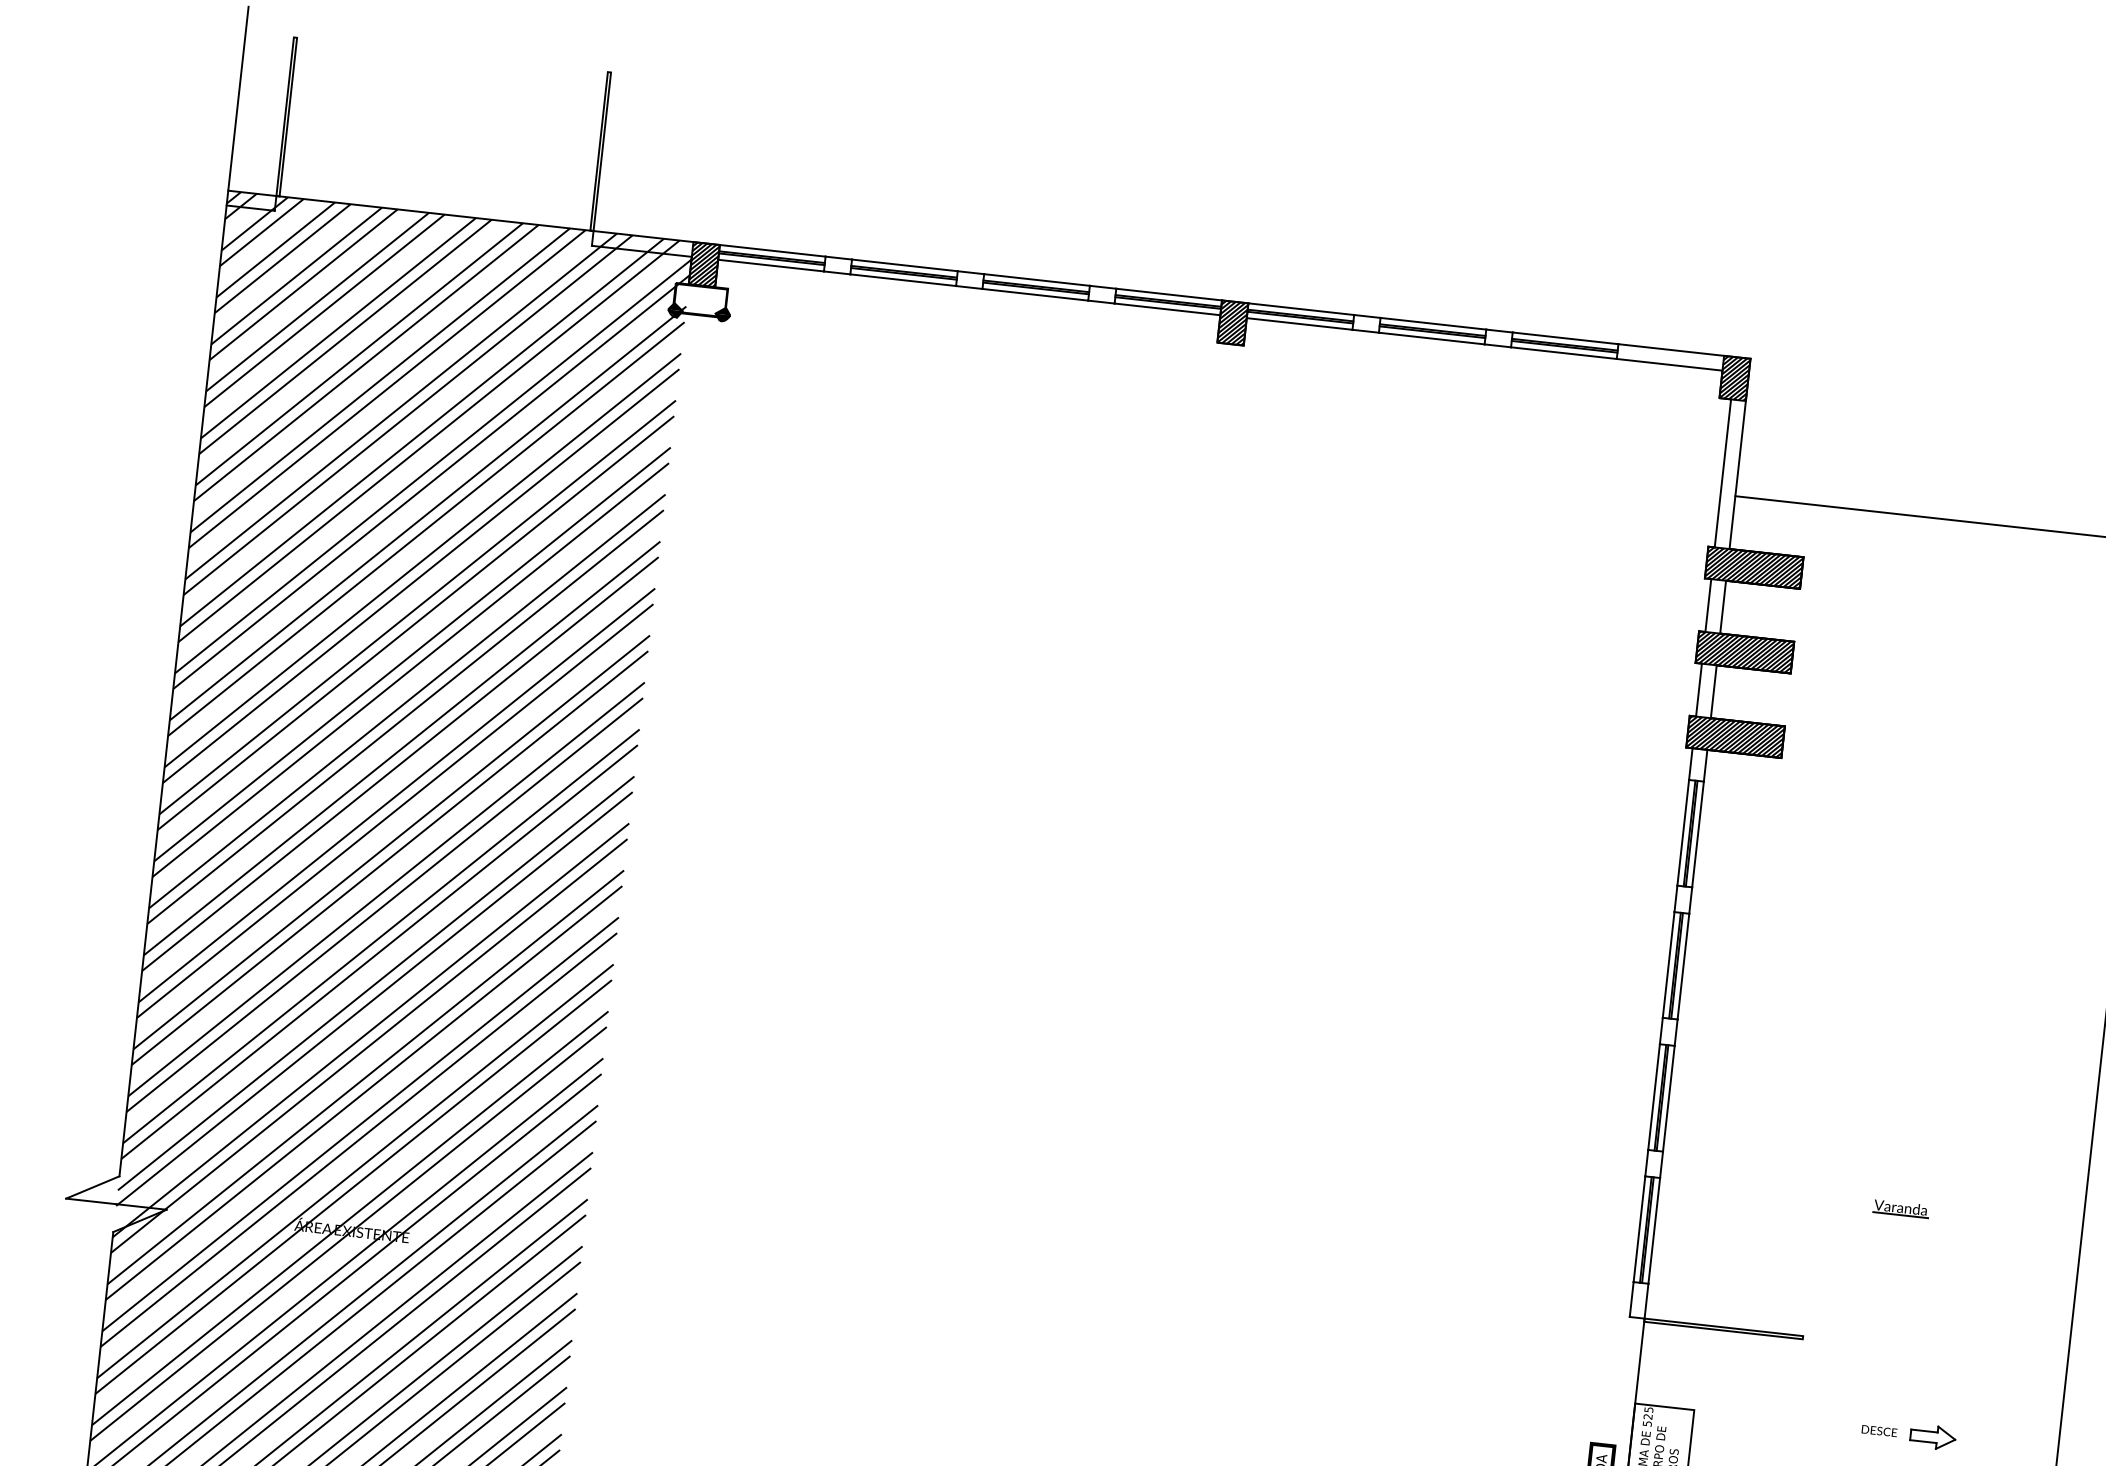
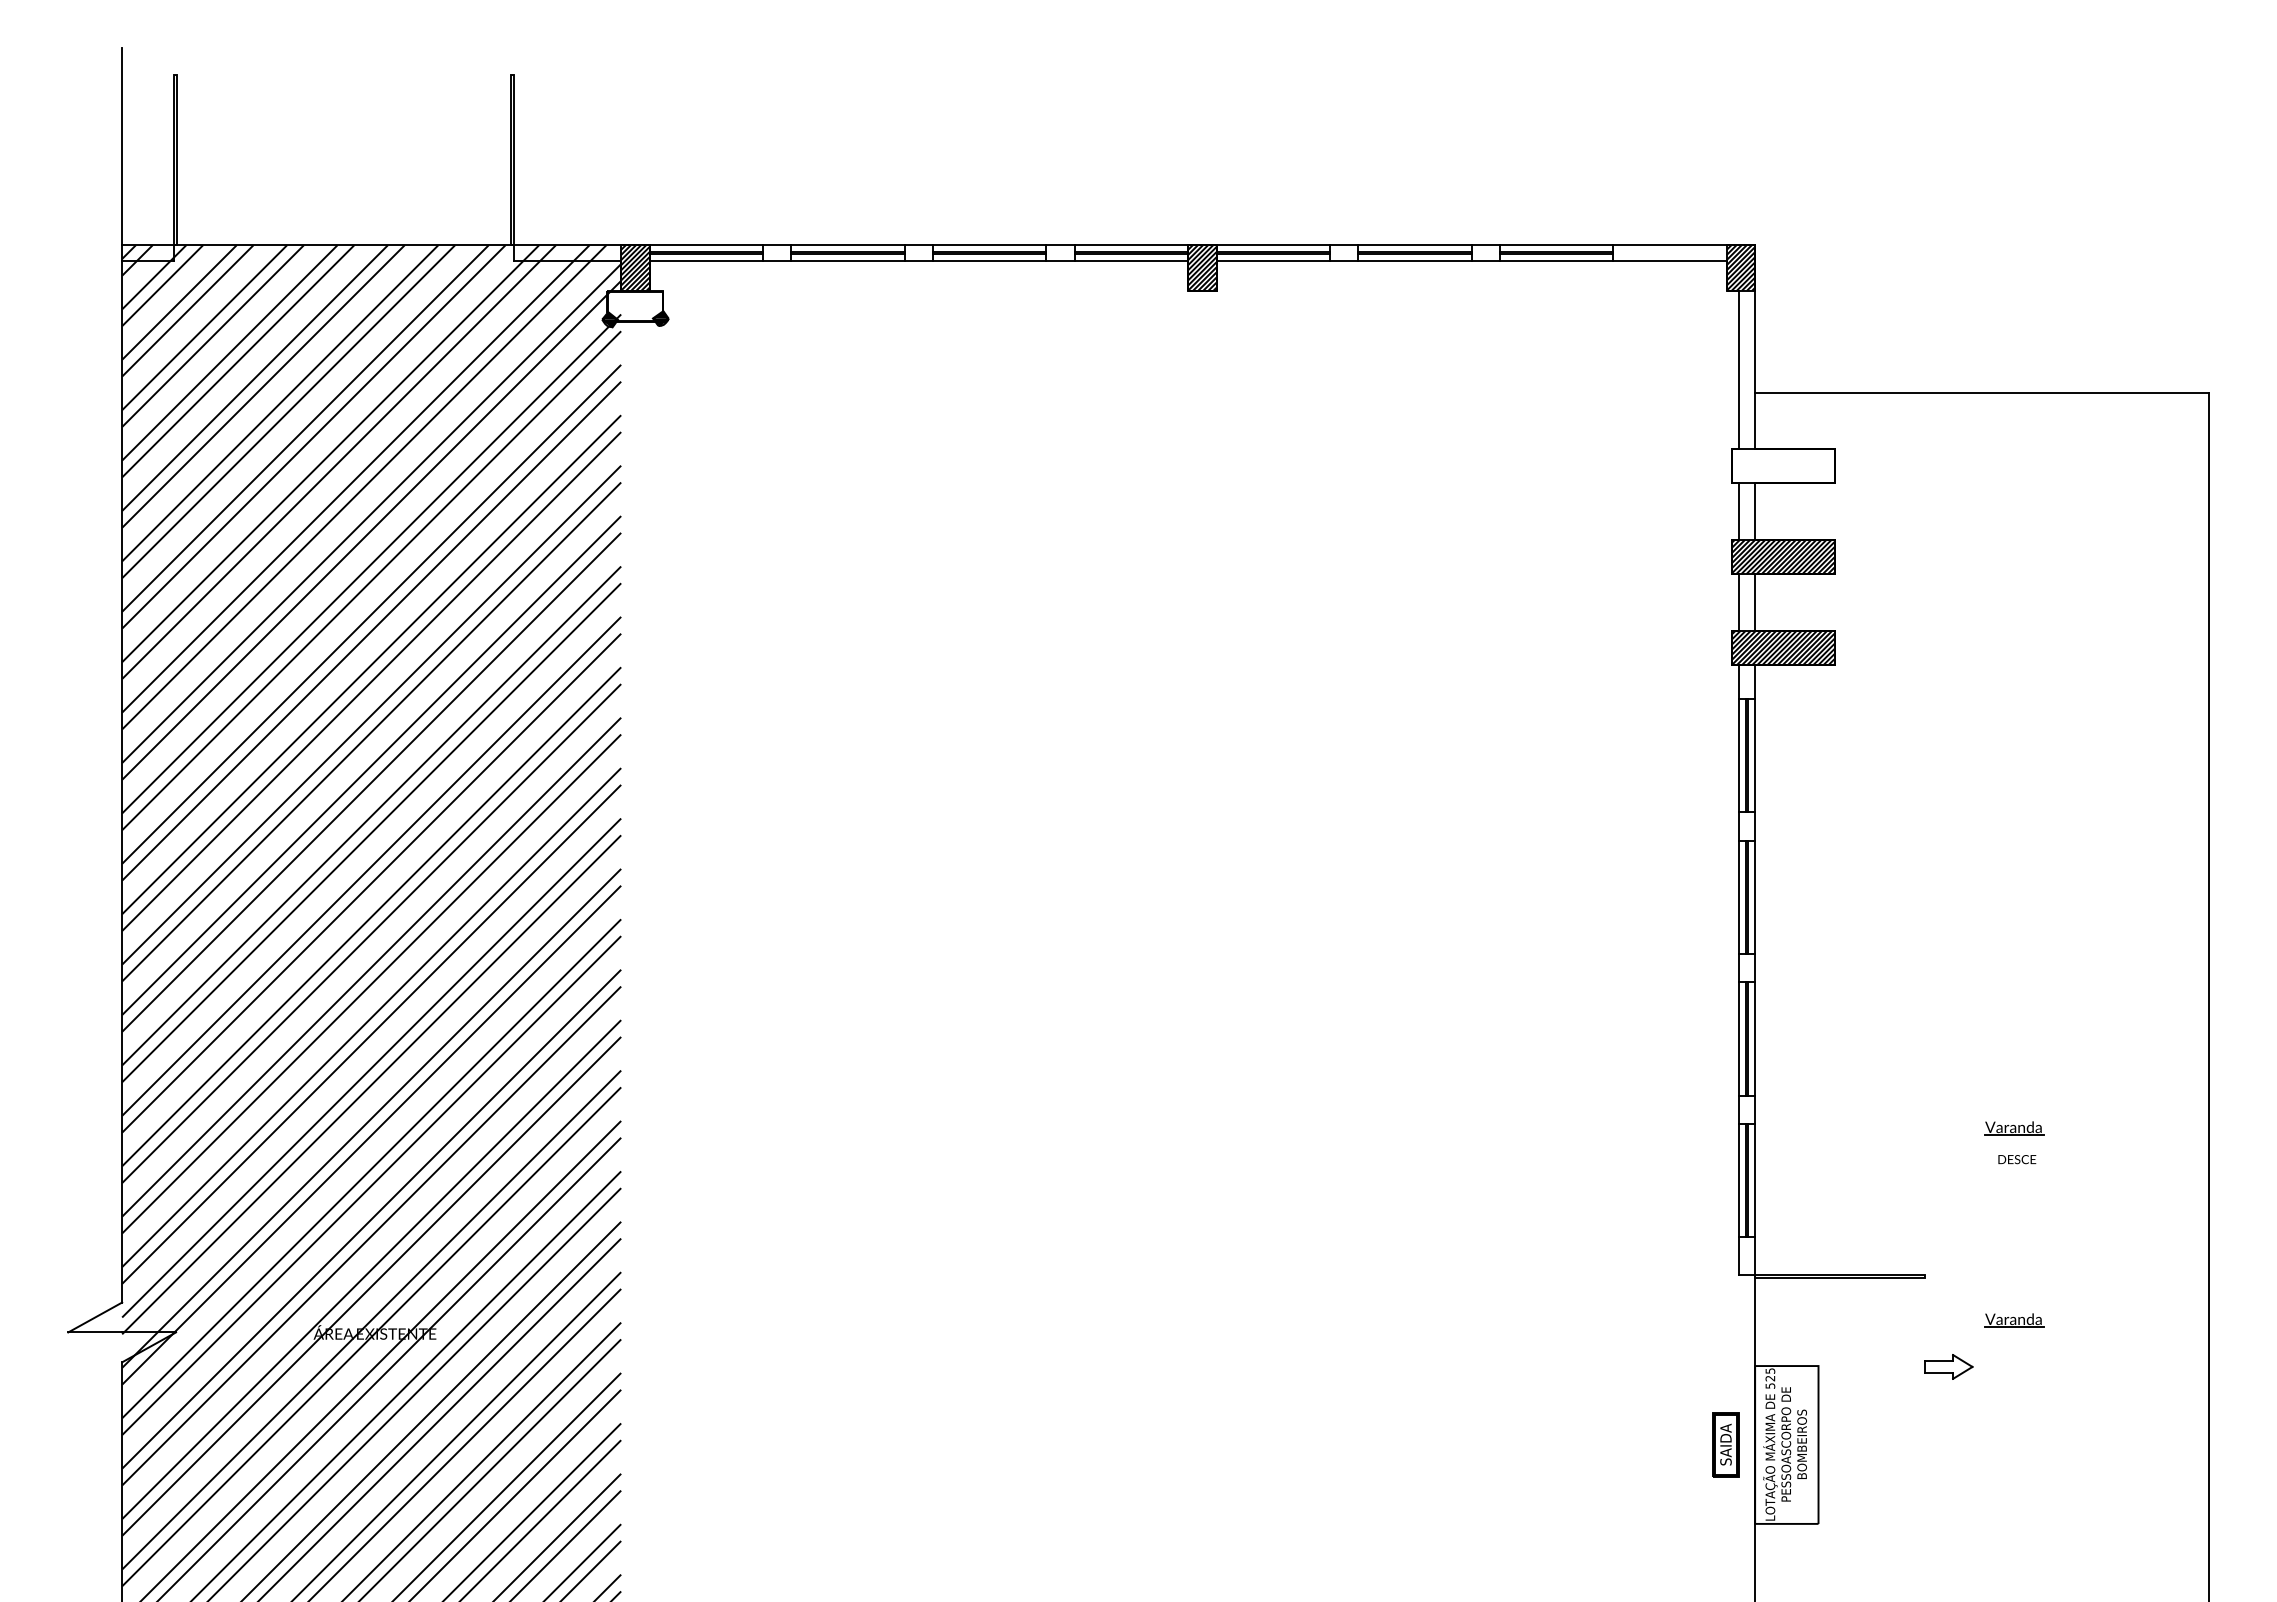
hatch: (1754, 567) -> (1783, 466), removed
part: (1881, 1387) -> (2014, 1320), added
text: (1879, 1431) -> (2017, 1159), moved
part: (1932, 1436) -> (1948, 1366), moved

